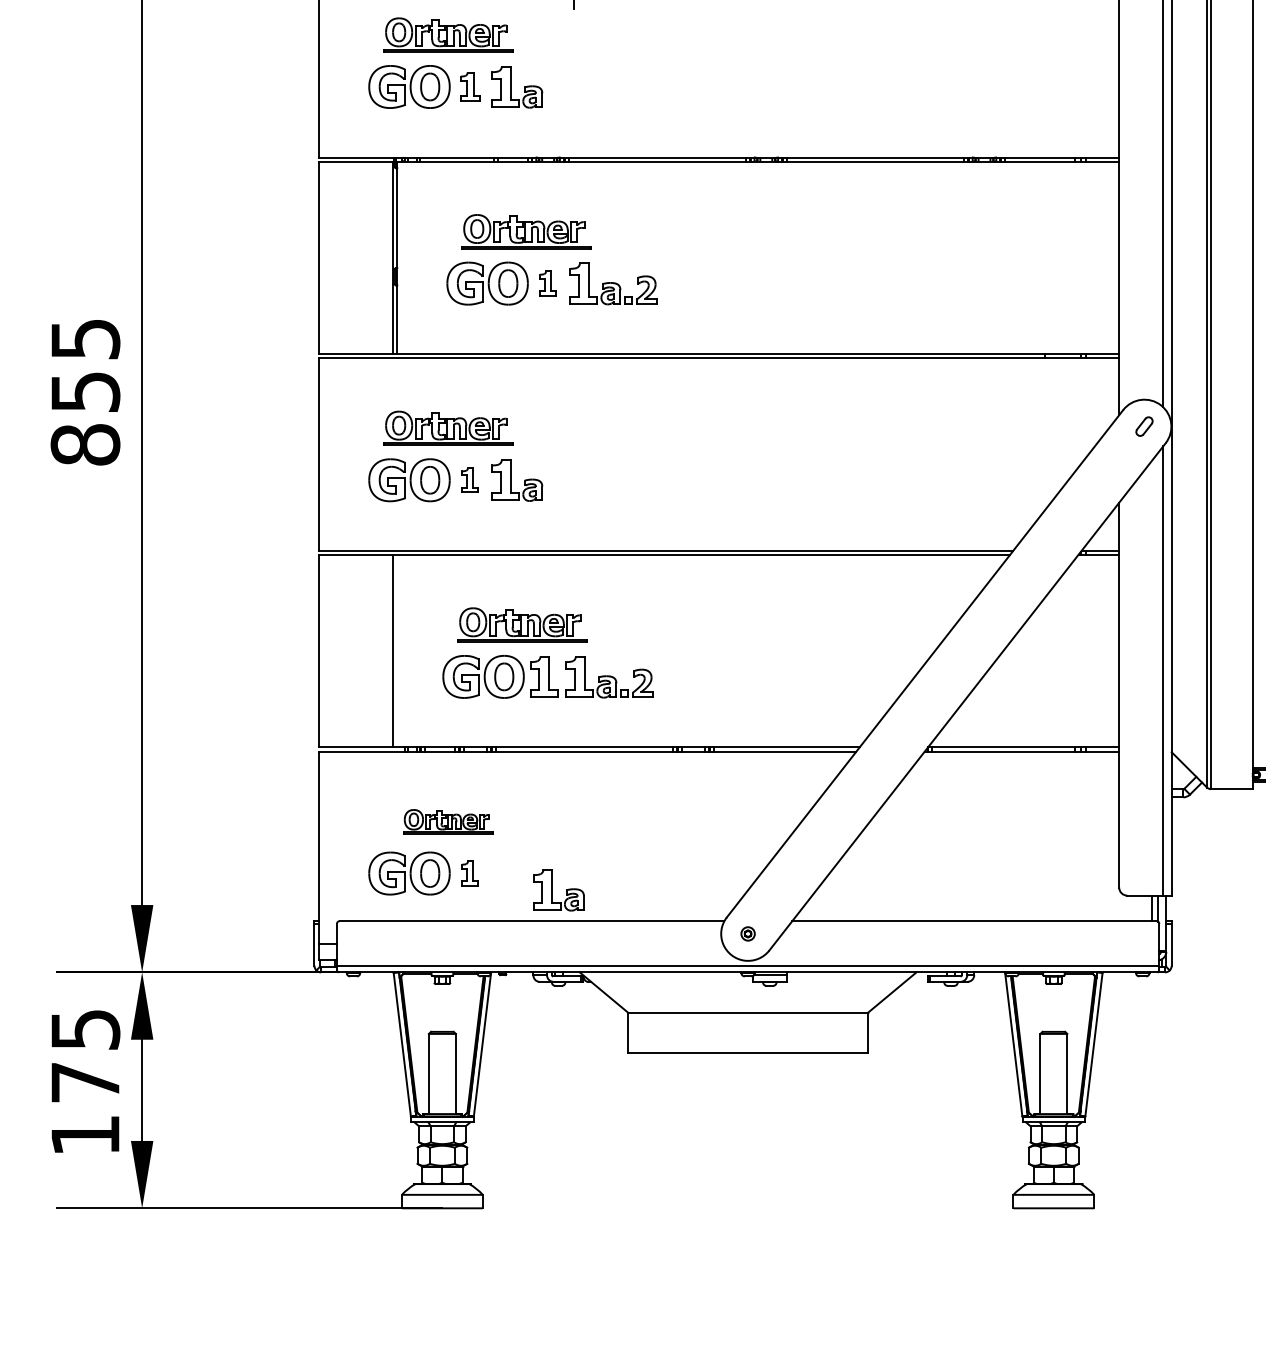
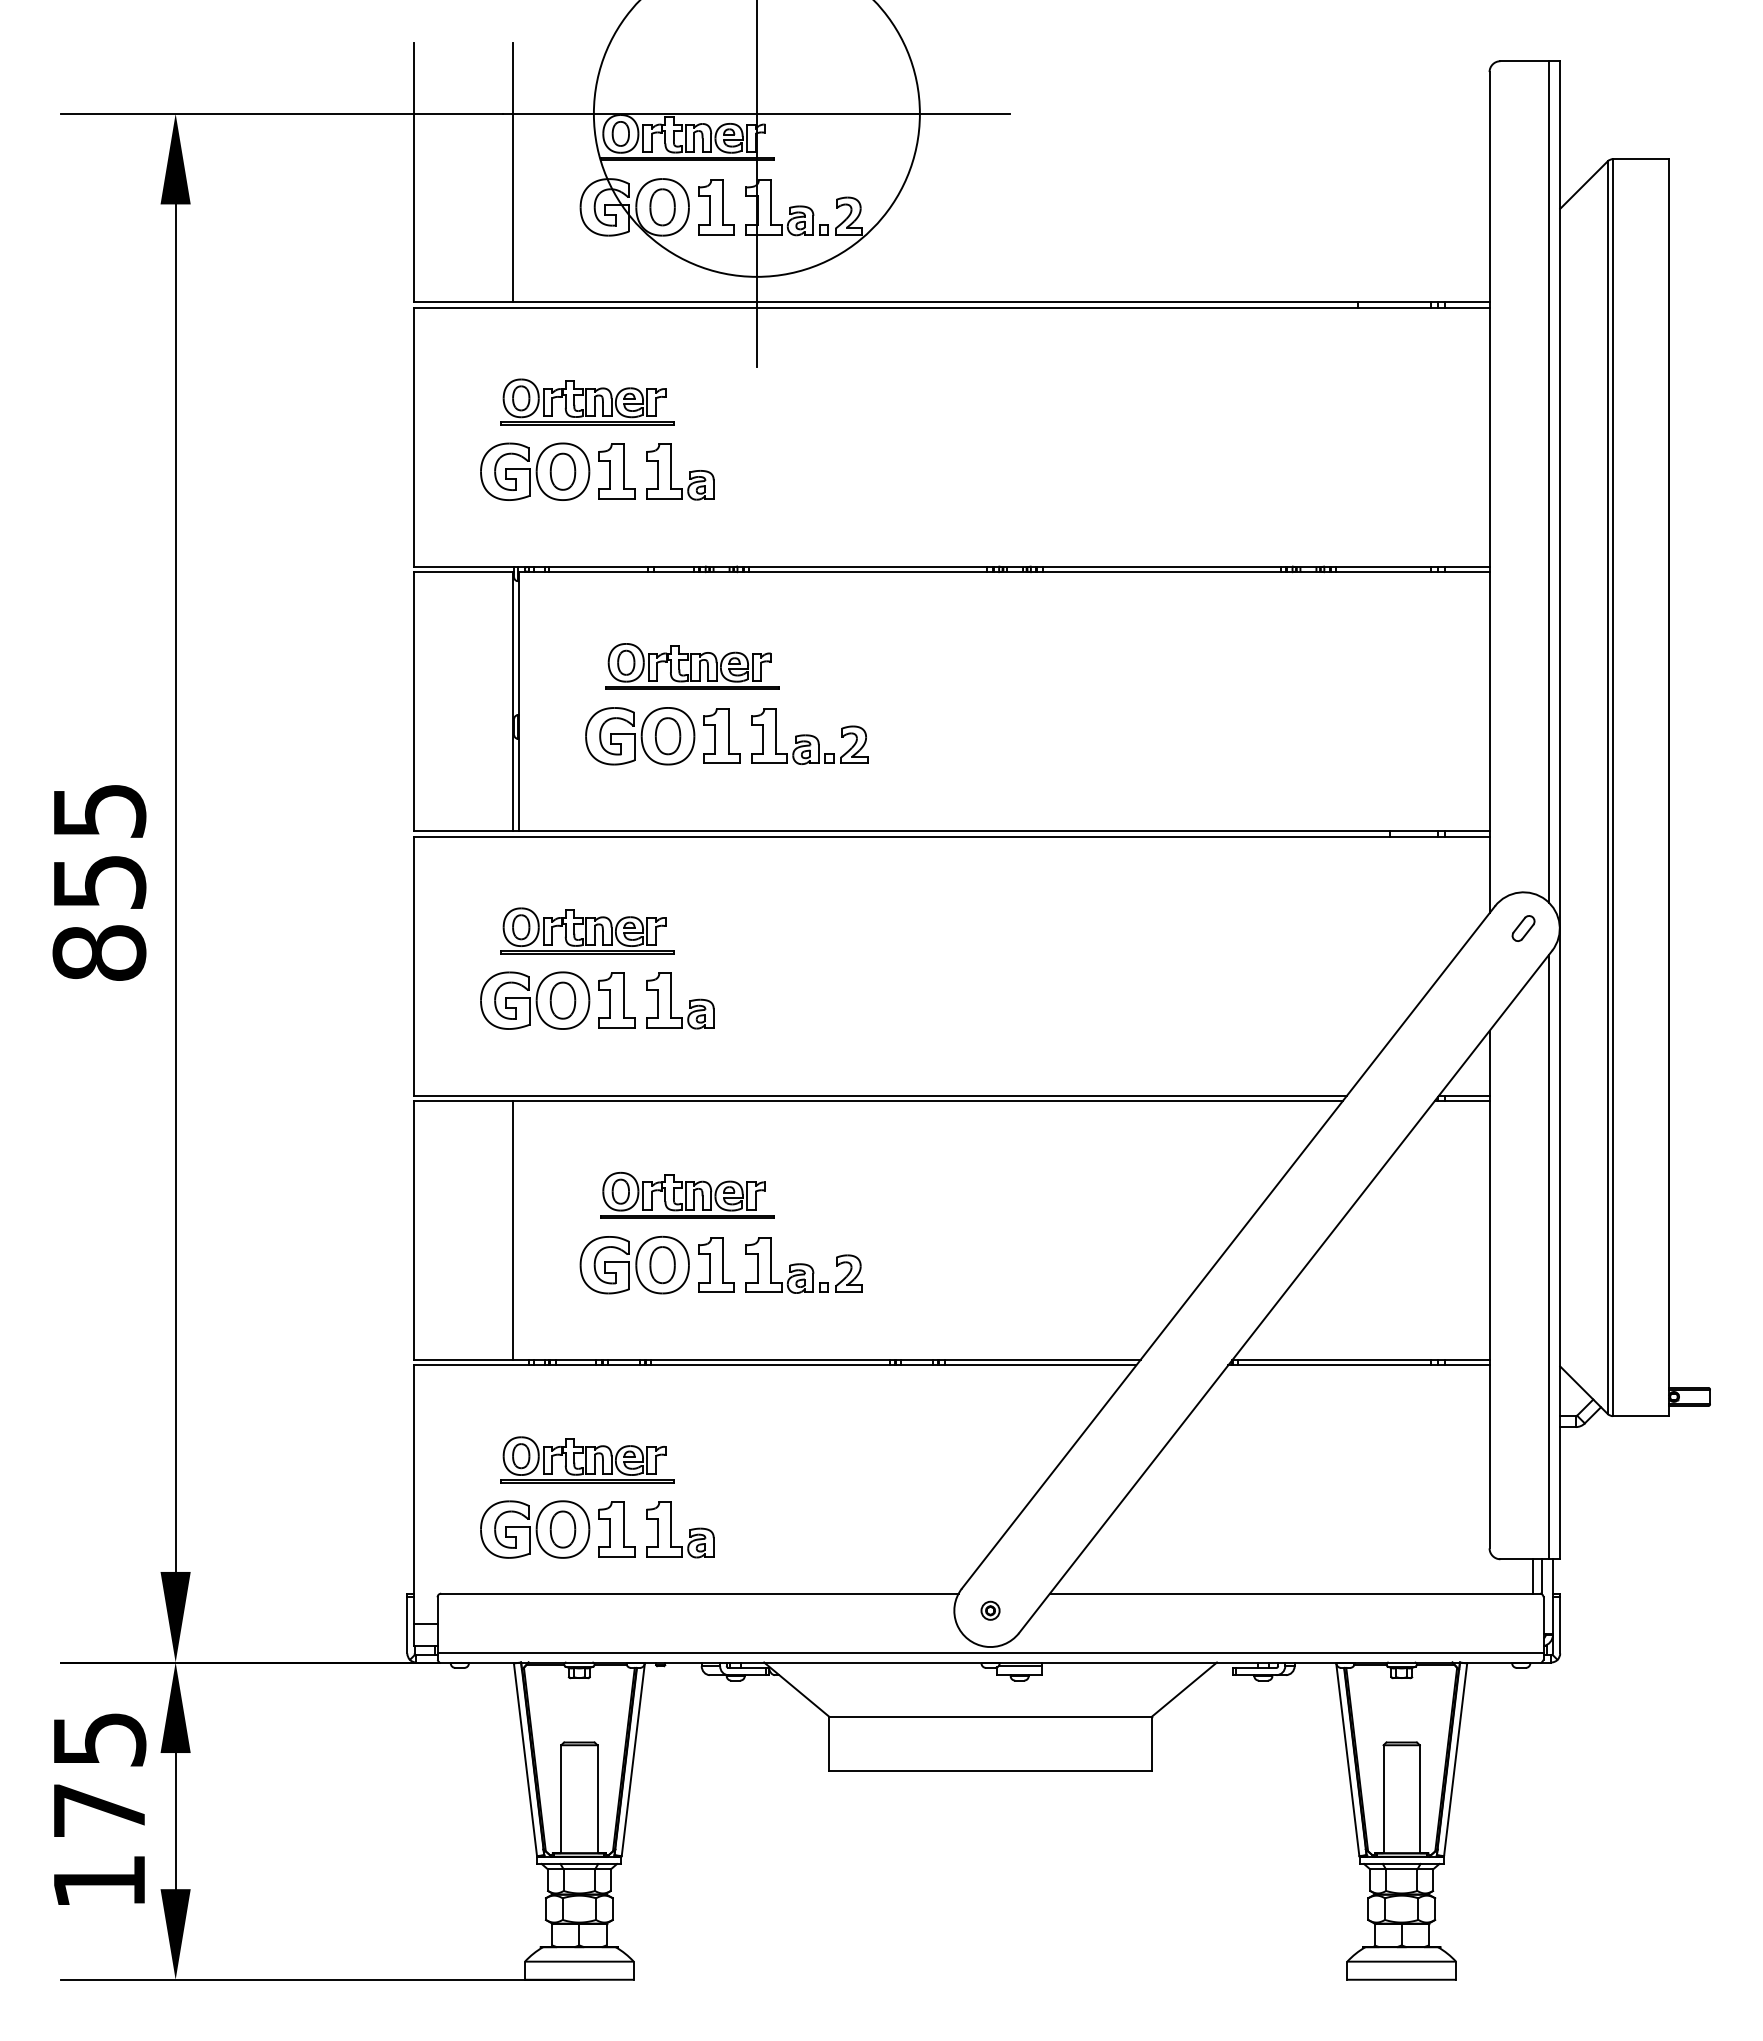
part: (469, 86) -> (616, 471), size x1.43
part: (548, 283) -> (721, 735), size x1.67
part: (469, 480) -> (616, 1000), size x1.67
part: (448, 821) -> (587, 1459), size x1.43
part: (469, 873) -> (616, 1529), size x1.67
part: (552, 889) -> (671, 1529), moved

